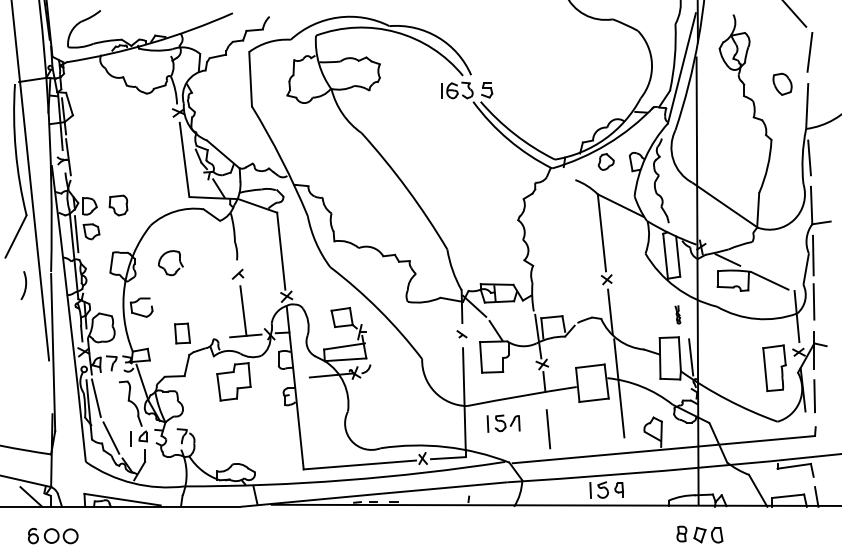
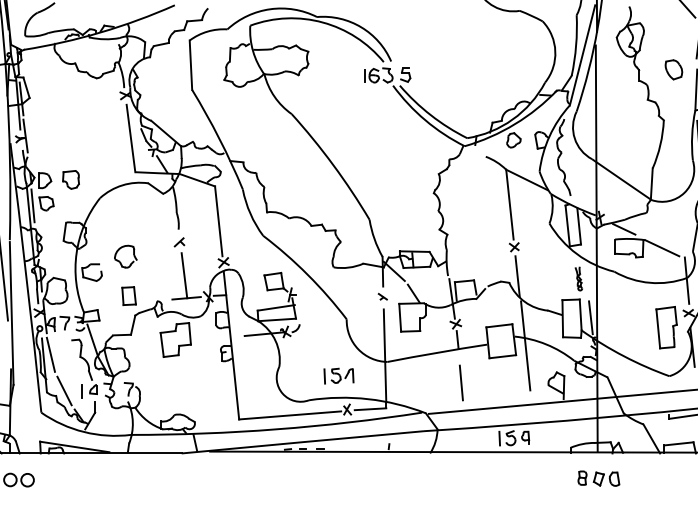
part: (165, 268) -> (120, 261), moved
part: (677, 314) -> (578, 278), size x1.43
part: (503, 423) -> (338, 375), moved

